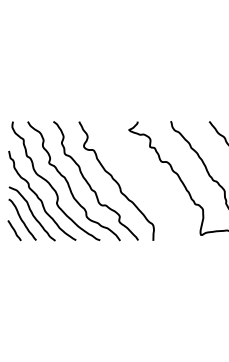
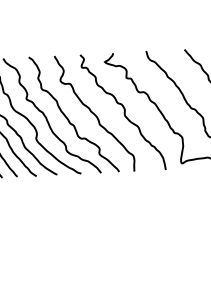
curve: (145, 180) -> (123, 111), added

